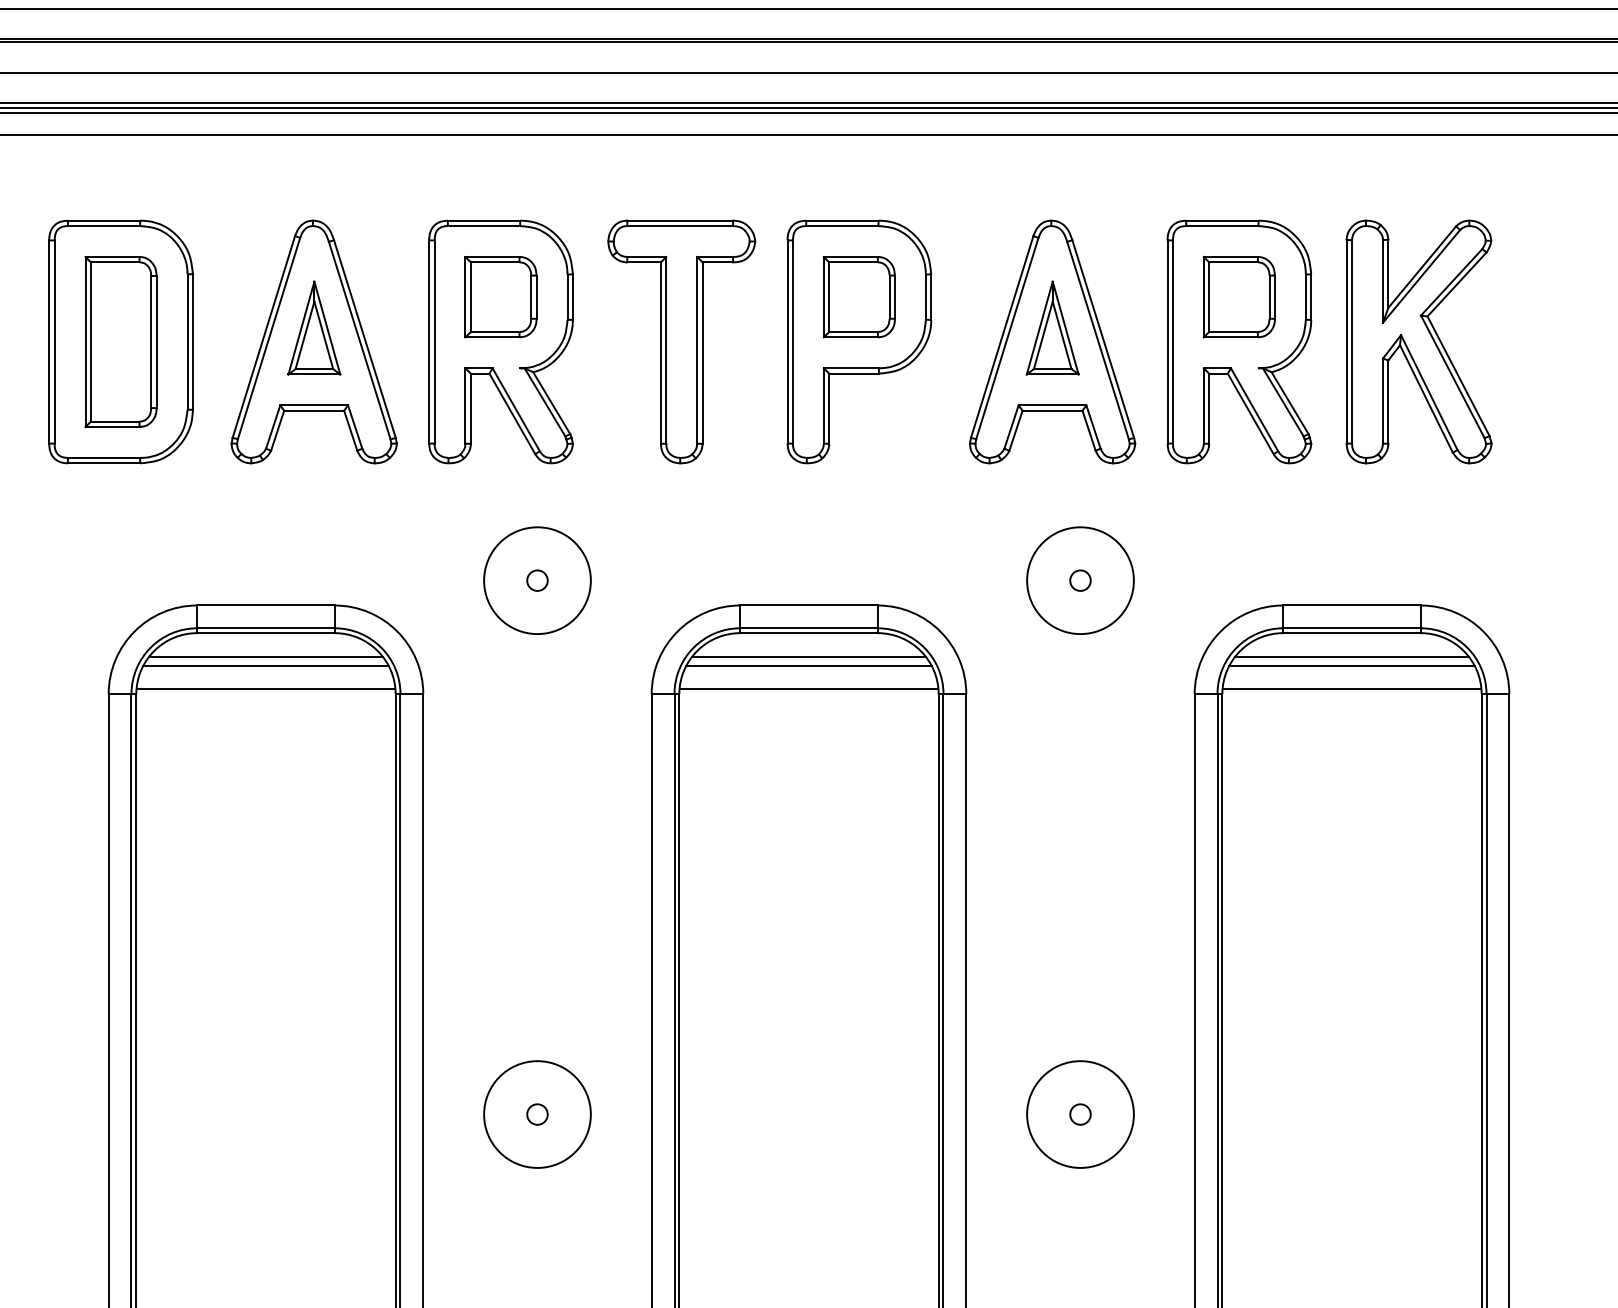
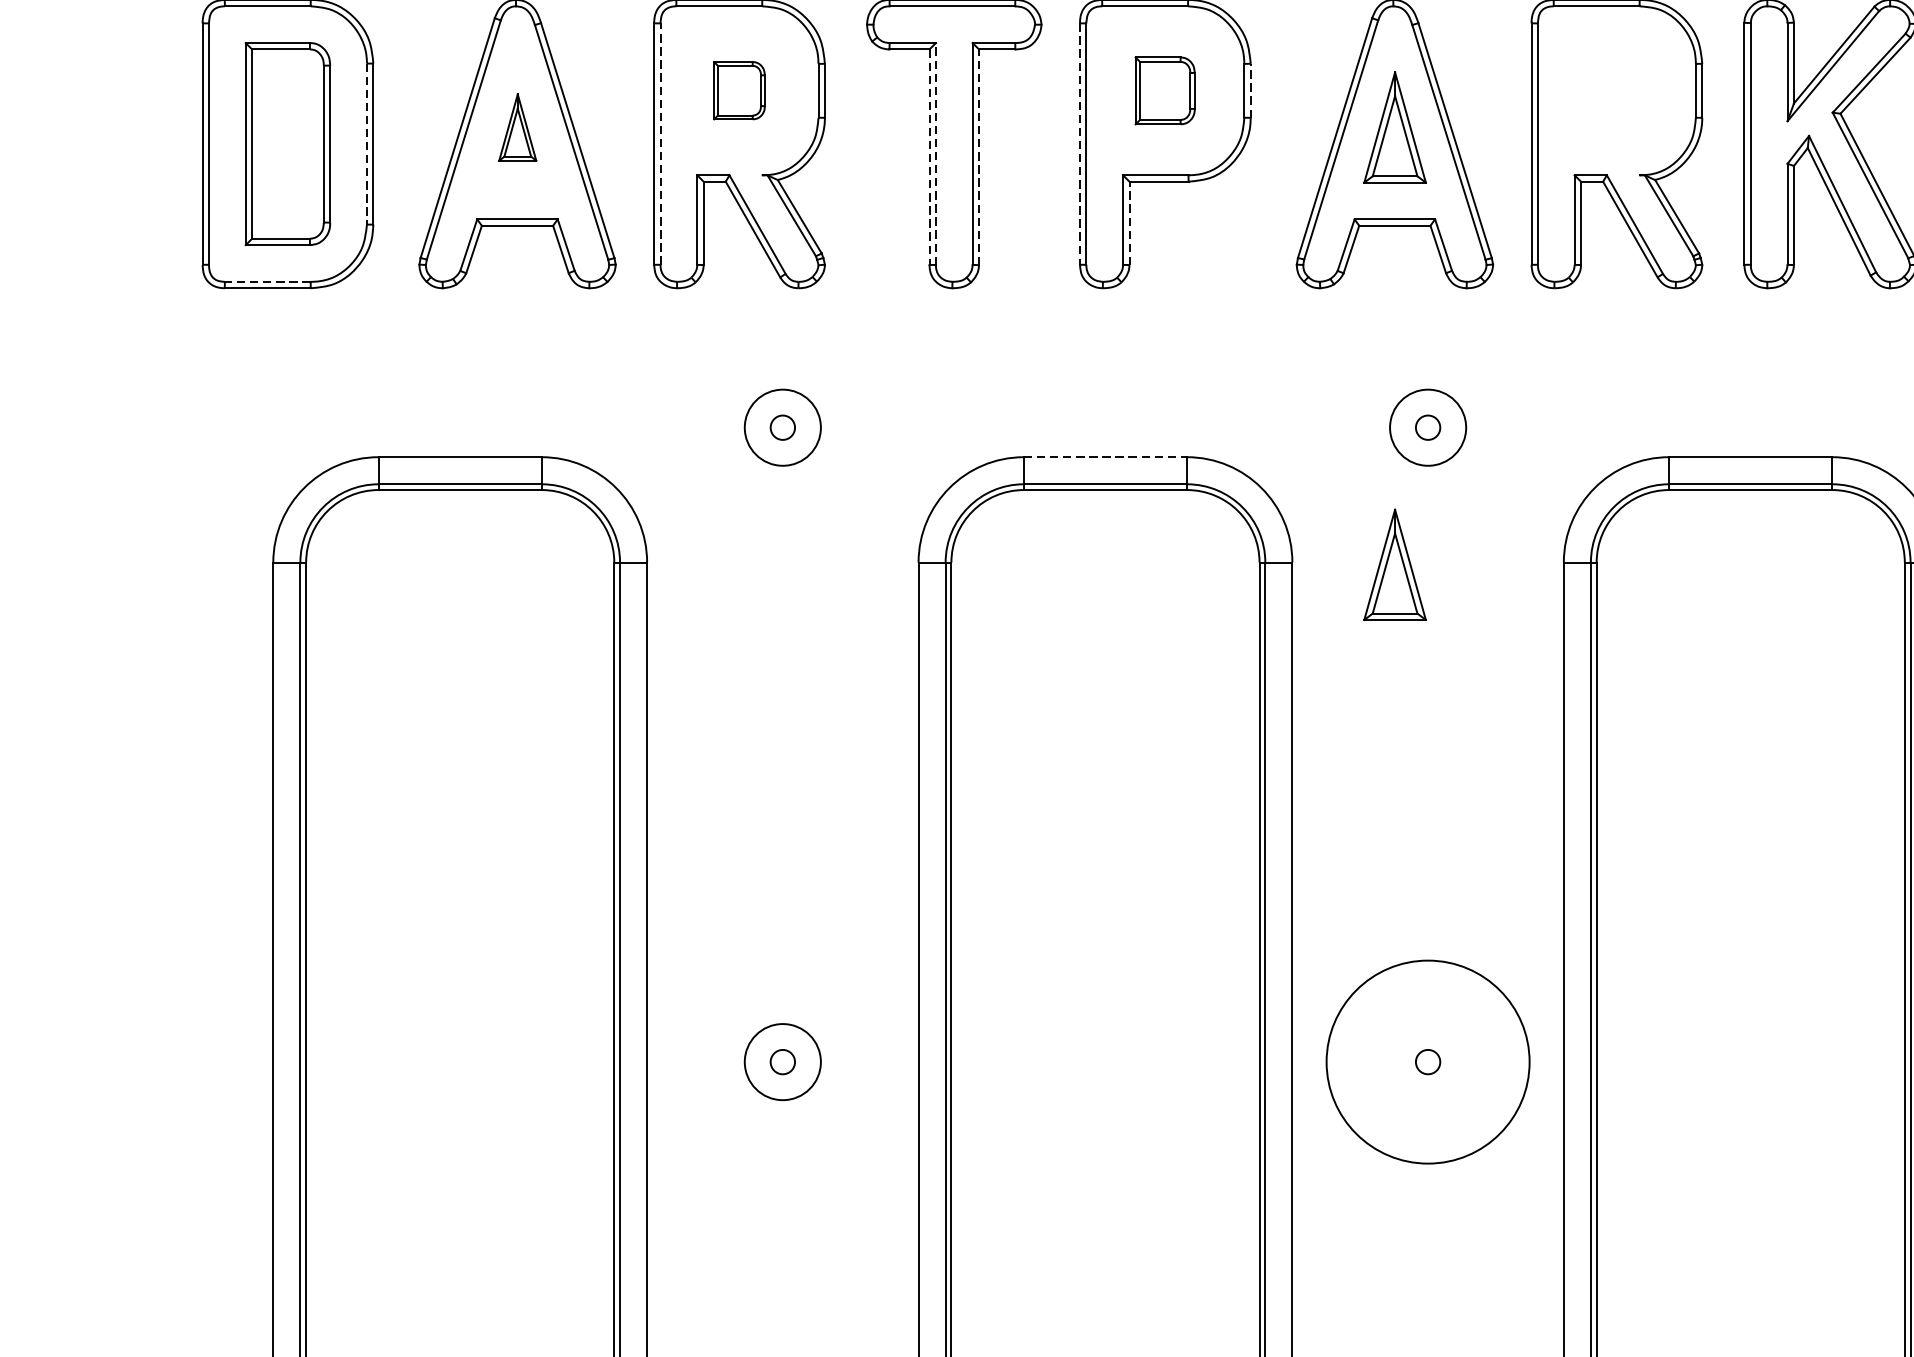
part: (500, 296) -> (738, 90), size x0.6
part: (1238, 296) -> (1615, 90), removed
part: (858, 297) -> (1164, 91), size x0.7
line: (931, 297) -> (1251, 91), solid -> dashed
part: (314, 327) -> (517, 126), size x0.6
line: (187, 342) -> (366, 144), solid -> dashed
line: (434, 342) -> (660, 144), solid -> dashed
line: (787, 342) -> (1079, 144), solid -> dashed
line: (666, 349) -> (936, 152), solid -> dashed
line: (660, 353) -> (929, 157), solid -> dashed
line: (702, 353) -> (978, 157), solid -> dashed
line: (829, 408) -> (1129, 223), solid -> dashed
line: (103, 457) -> (267, 281), solid -> dashed
circle: (537, 580) -> (782, 427), size x0.6
circle: (1080, 580) -> (1428, 427), size x0.6
line: (809, 605) -> (1106, 457), solid -> dashed
line: (265, 656) -> (459, 517), removed
line: (808, 656) -> (1104, 517), removed
line: (1351, 656) -> (1750, 517), removed
line: (265, 666) -> (459, 529), removed
line: (808, 666) -> (1104, 529), removed
line: (1351, 666) -> (1750, 529), removed
line: (265, 688) -> (459, 555), removed
line: (808, 688) -> (1104, 555), removed
line: (1351, 688) -> (1750, 555), removed
part: (1052, 695) -> (1394, 564), added
circle: (537, 1114) -> (782, 1062), size x0.6
circle: (1080, 1114) -> (1428, 1062), size x1.6

